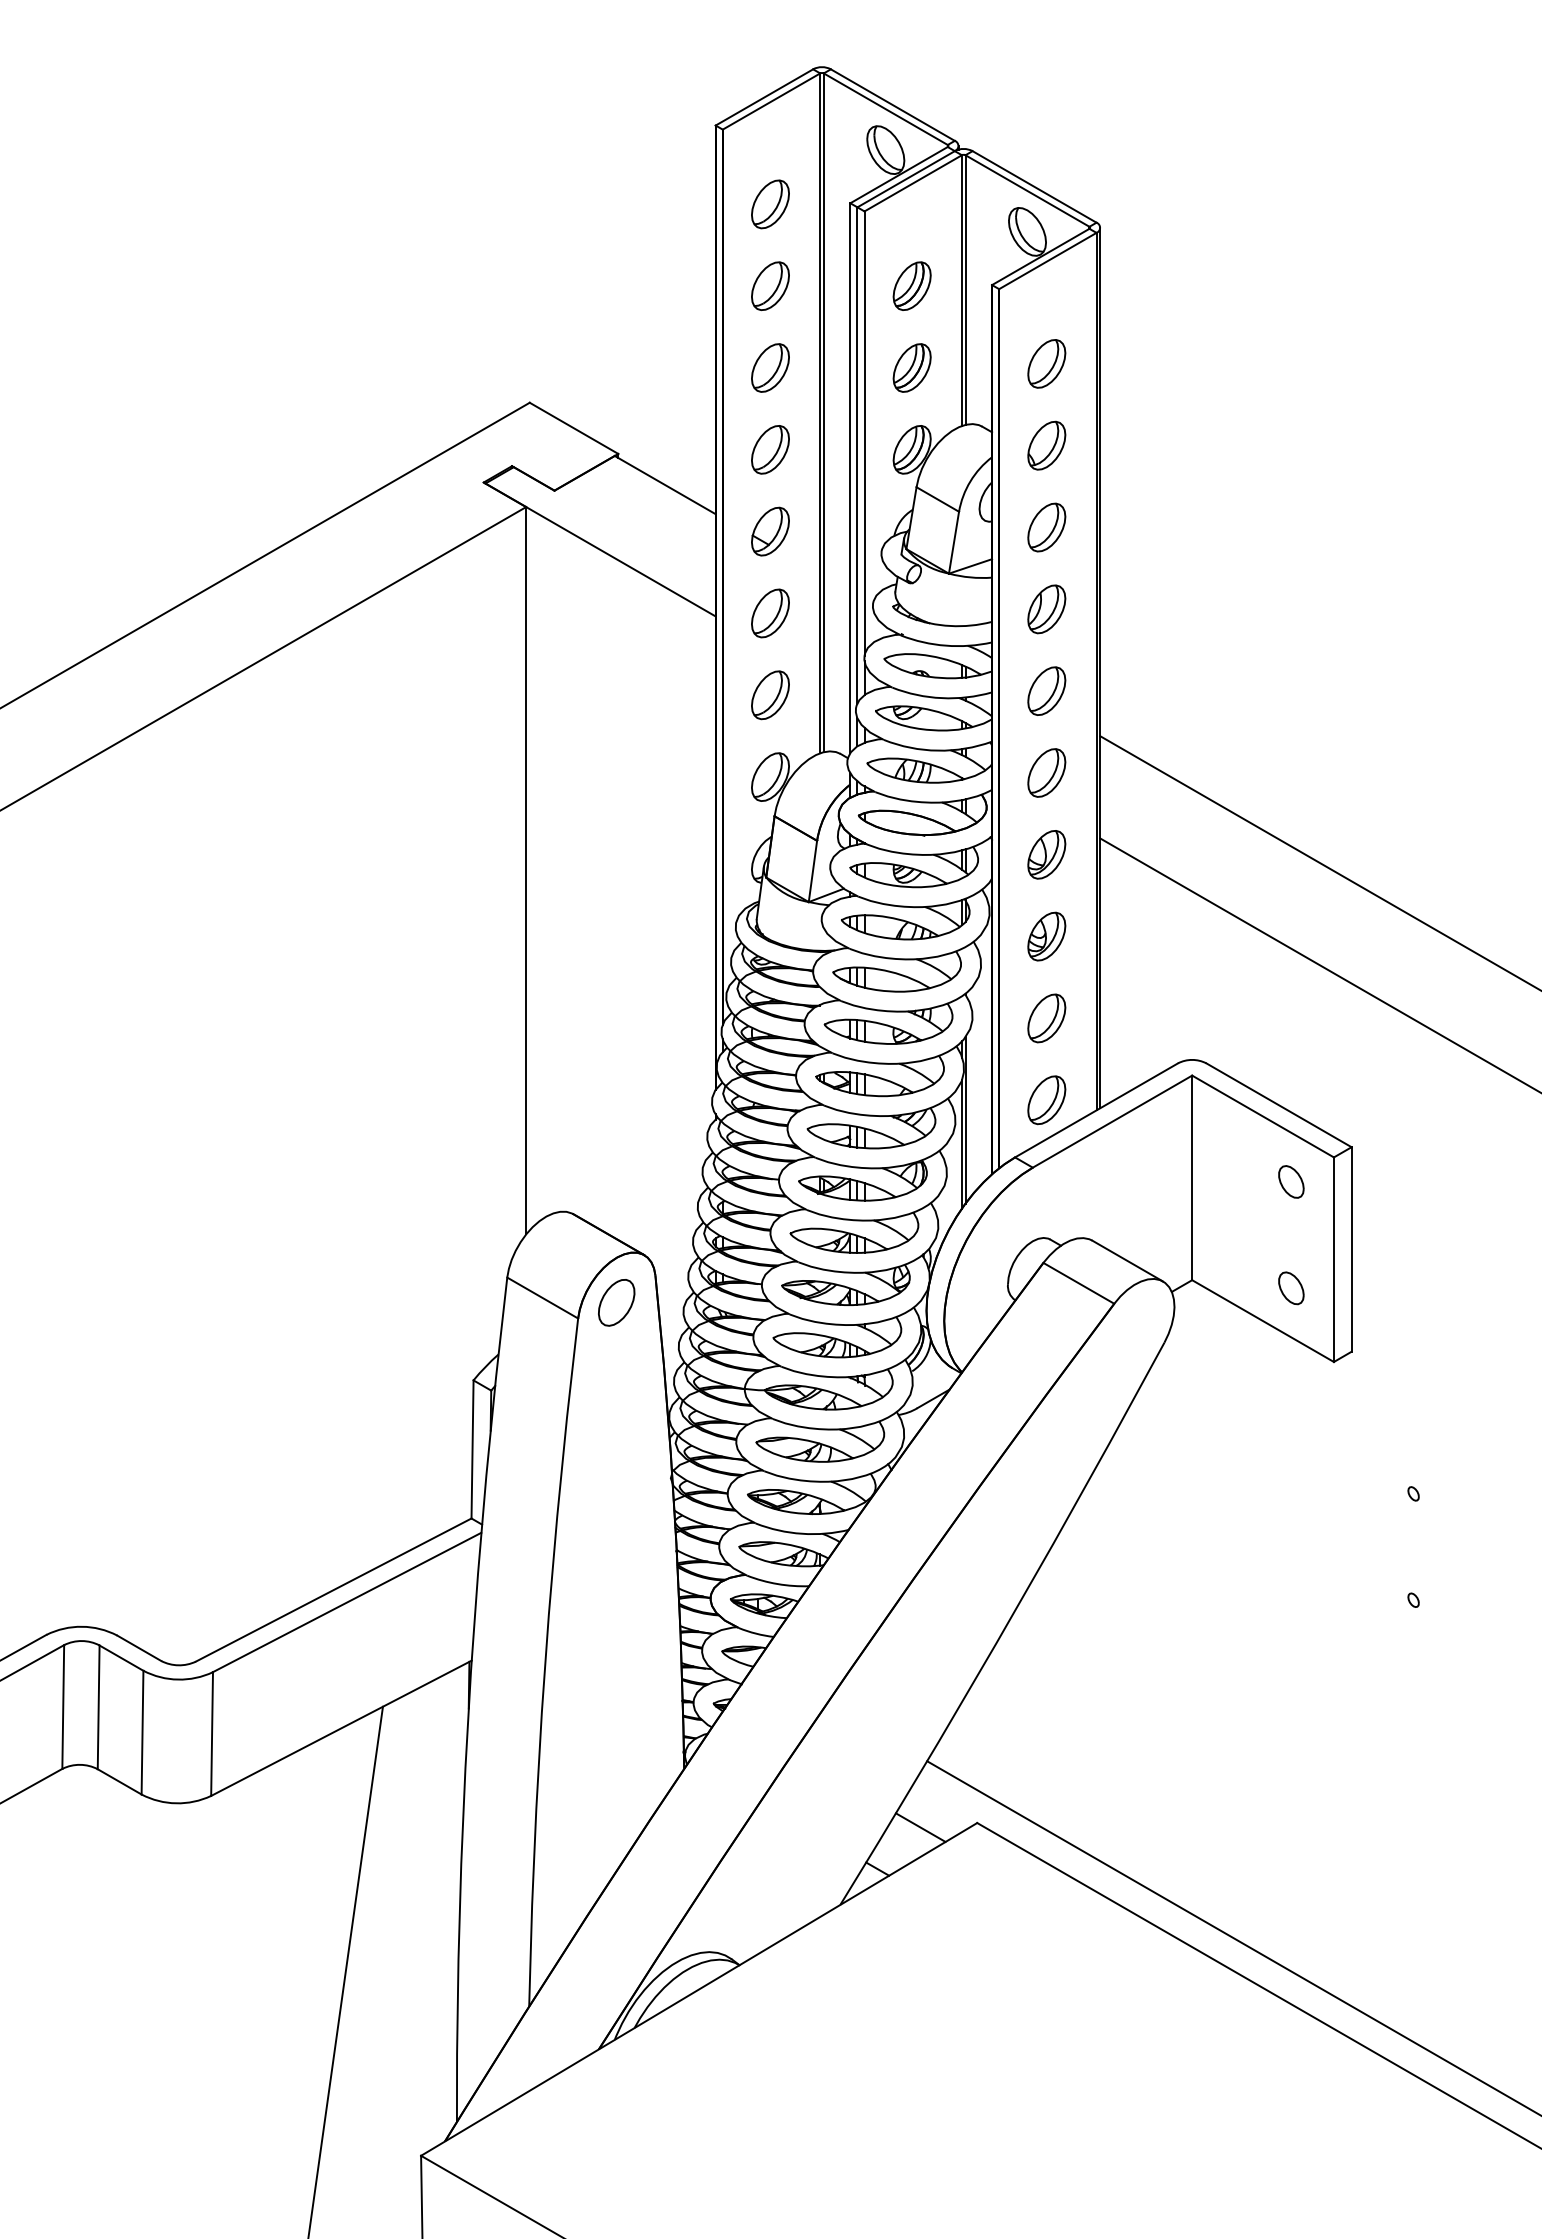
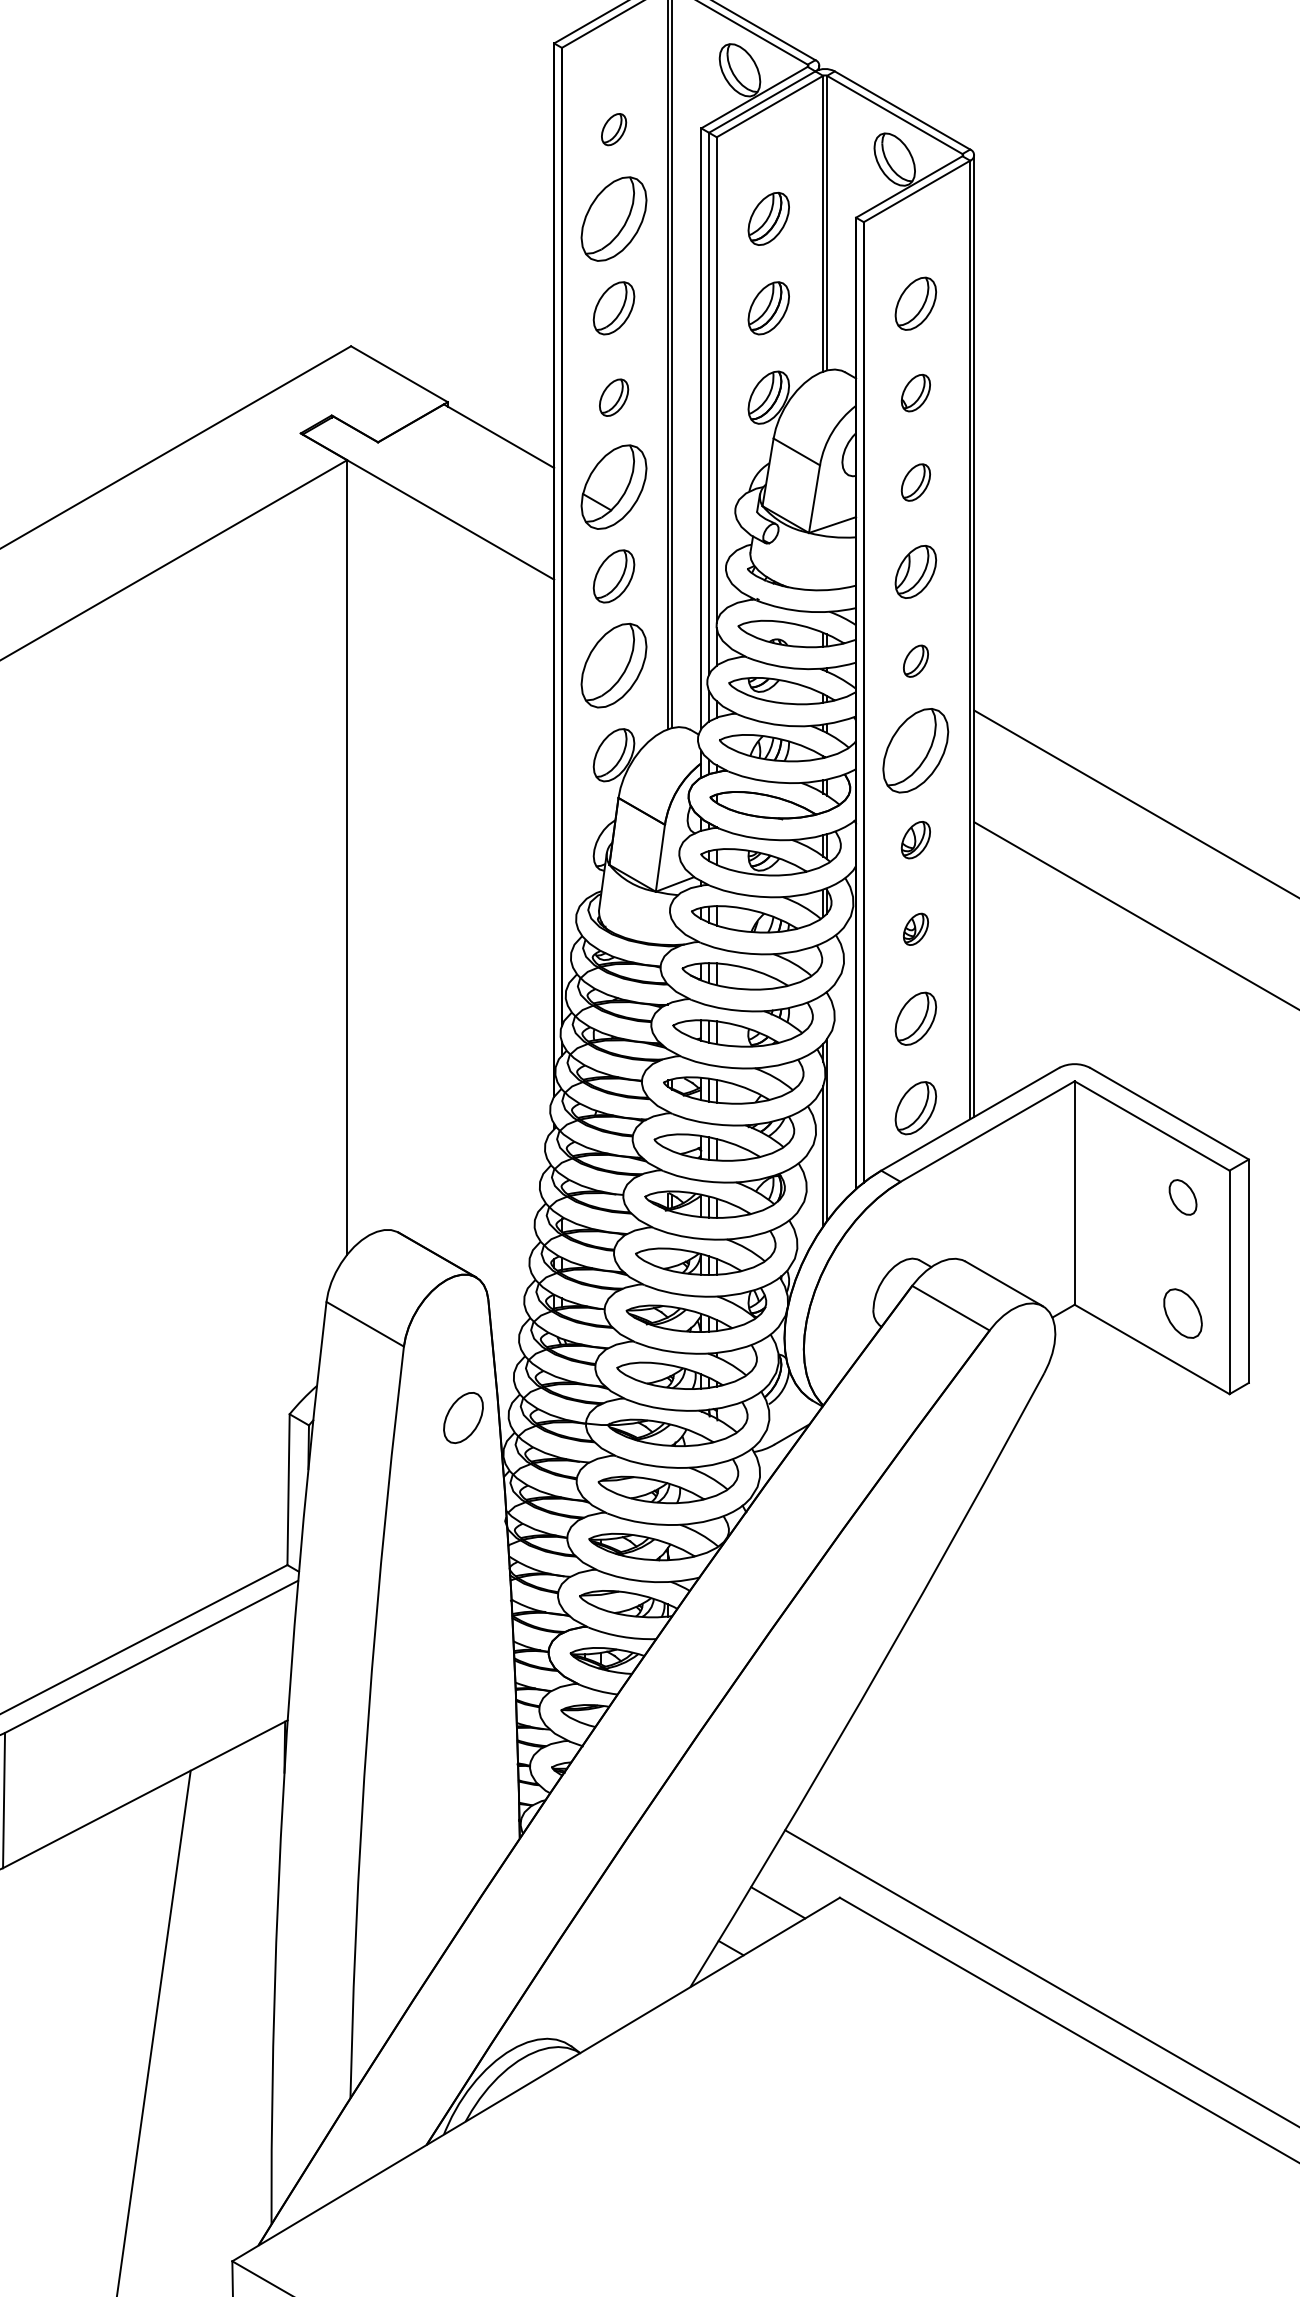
part: (770, 204) -> (614, 129), size x0.6
part: (770, 285) -> (614, 218), size x1.6
part: (1046, 445) -> (915, 392), size x0.7
part: (770, 449) -> (614, 397), size x0.7
part: (1046, 527) -> (915, 482), size x0.7
part: (770, 531) -> (614, 486), size x1.6
part: (1046, 690) -> (915, 660), size x0.6
part: (770, 695) -> (614, 666), size x1.6
part: (1046, 772) -> (915, 750), size x1.6
part: (1046, 854) -> (915, 839), size x0.7
part: (1046, 936) -> (915, 929), size x0.6
part: (1291, 1288) -> (1183, 1313), size x1.4
part: (616, 1302) -> (463, 1417), moved

